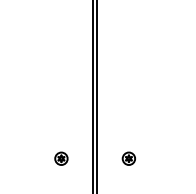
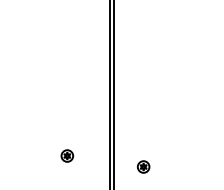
part: (61, 158) -> (67, 155), moved

